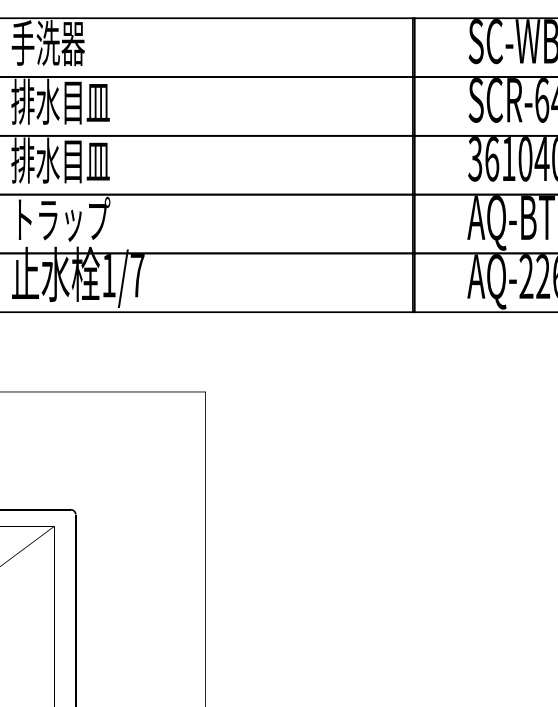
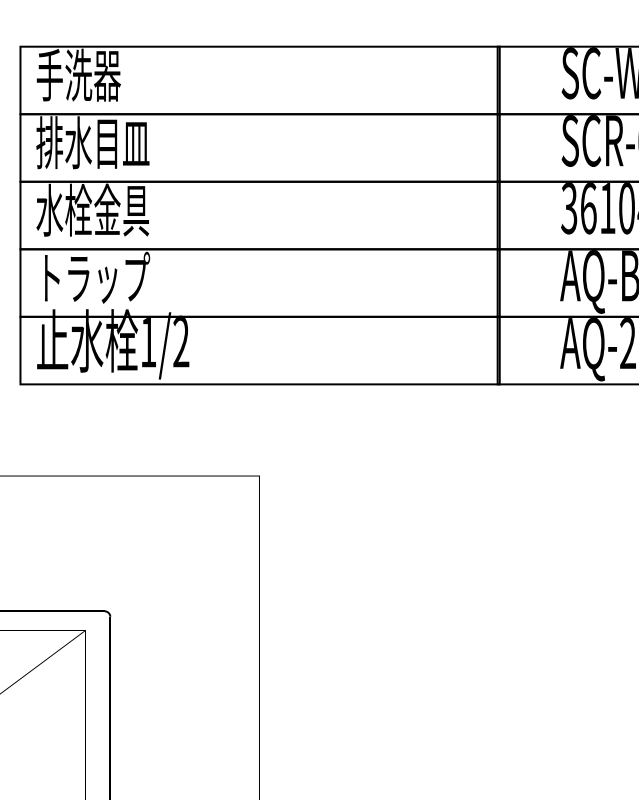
text: (60, 160) -> (92, 210), 排水目皿 -> 水栓金具
text: (137, 274) -> (181, 341), 1/7 -> 1/2

